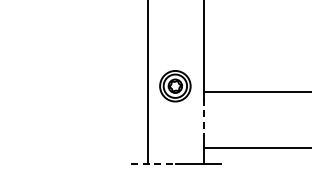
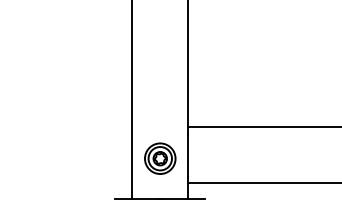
part: (175, 86) -> (160, 158), moved
line: (204, 120) -> (188, 155), dashed -> solid
line: (154, 164) -> (138, 199), dashed -> solid

